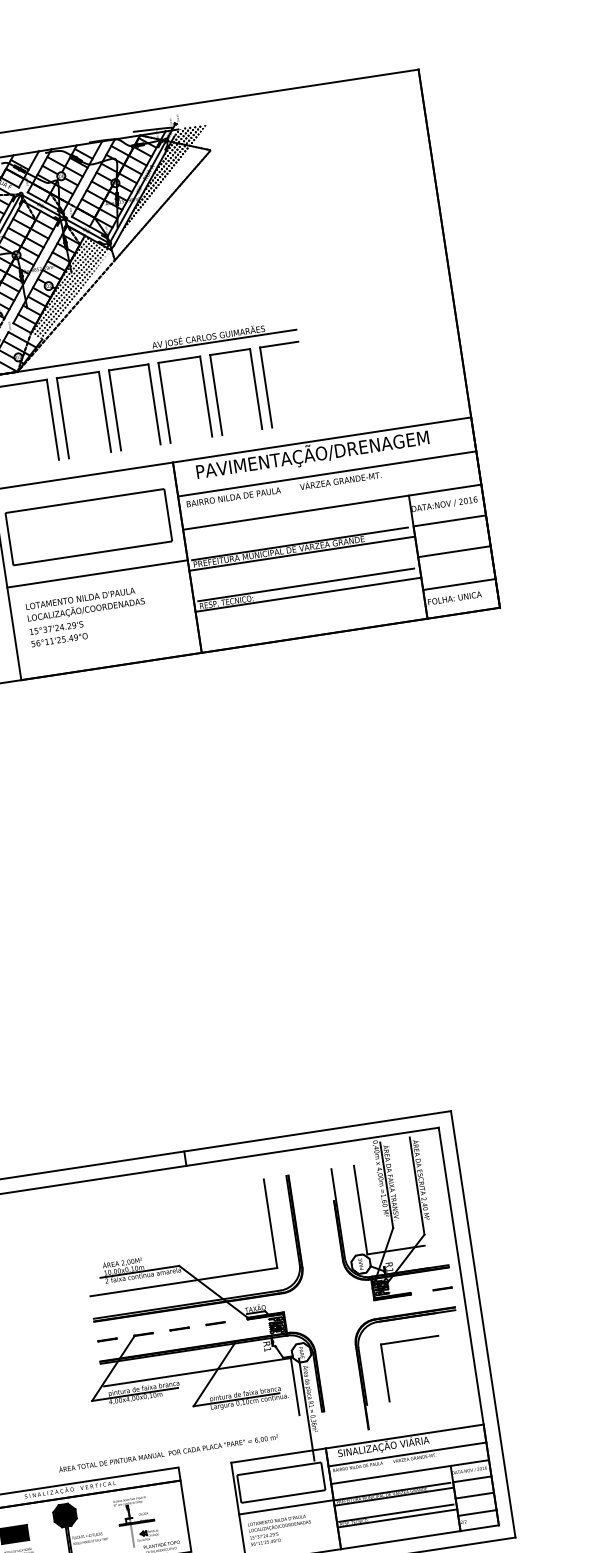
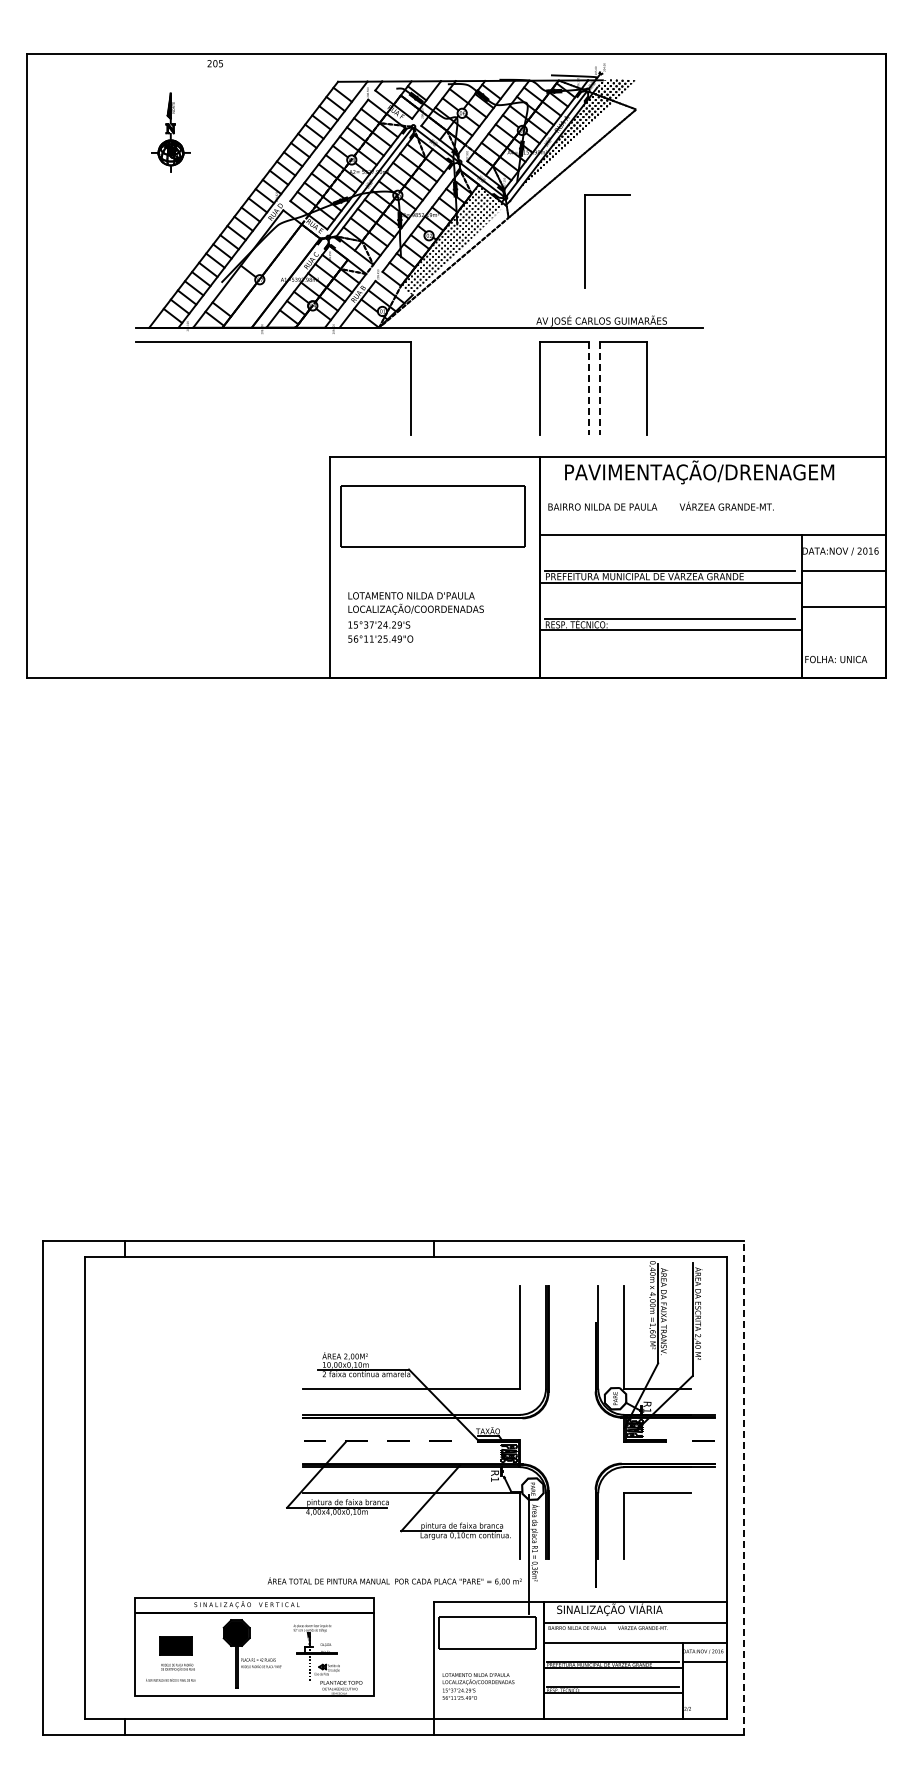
part: (266, 387) -> (585, 241), moved
line: (216, 395) -> (600, 388), solid -> dashed
line: (206, 396) -> (588, 388), solid -> dashed
part: (115, 410) -> (483, 388), removed
part: (63, 418) -> (423, 388), removed
line: (326, 473) -> (712, 496), removed
line: (97, 573) -> (434, 570), removed
line: (459, 584) -> (843, 644), removed
line: (482, 1323) -> (743, 1487), solid -> dashed
text: (168, 1453) -> (394, 1581), moved
line: (474, 1495) -> (704, 1680), removed
line: (286, 1507) -> (489, 1661), removed
line: (477, 1512) -> (704, 1700), removed

